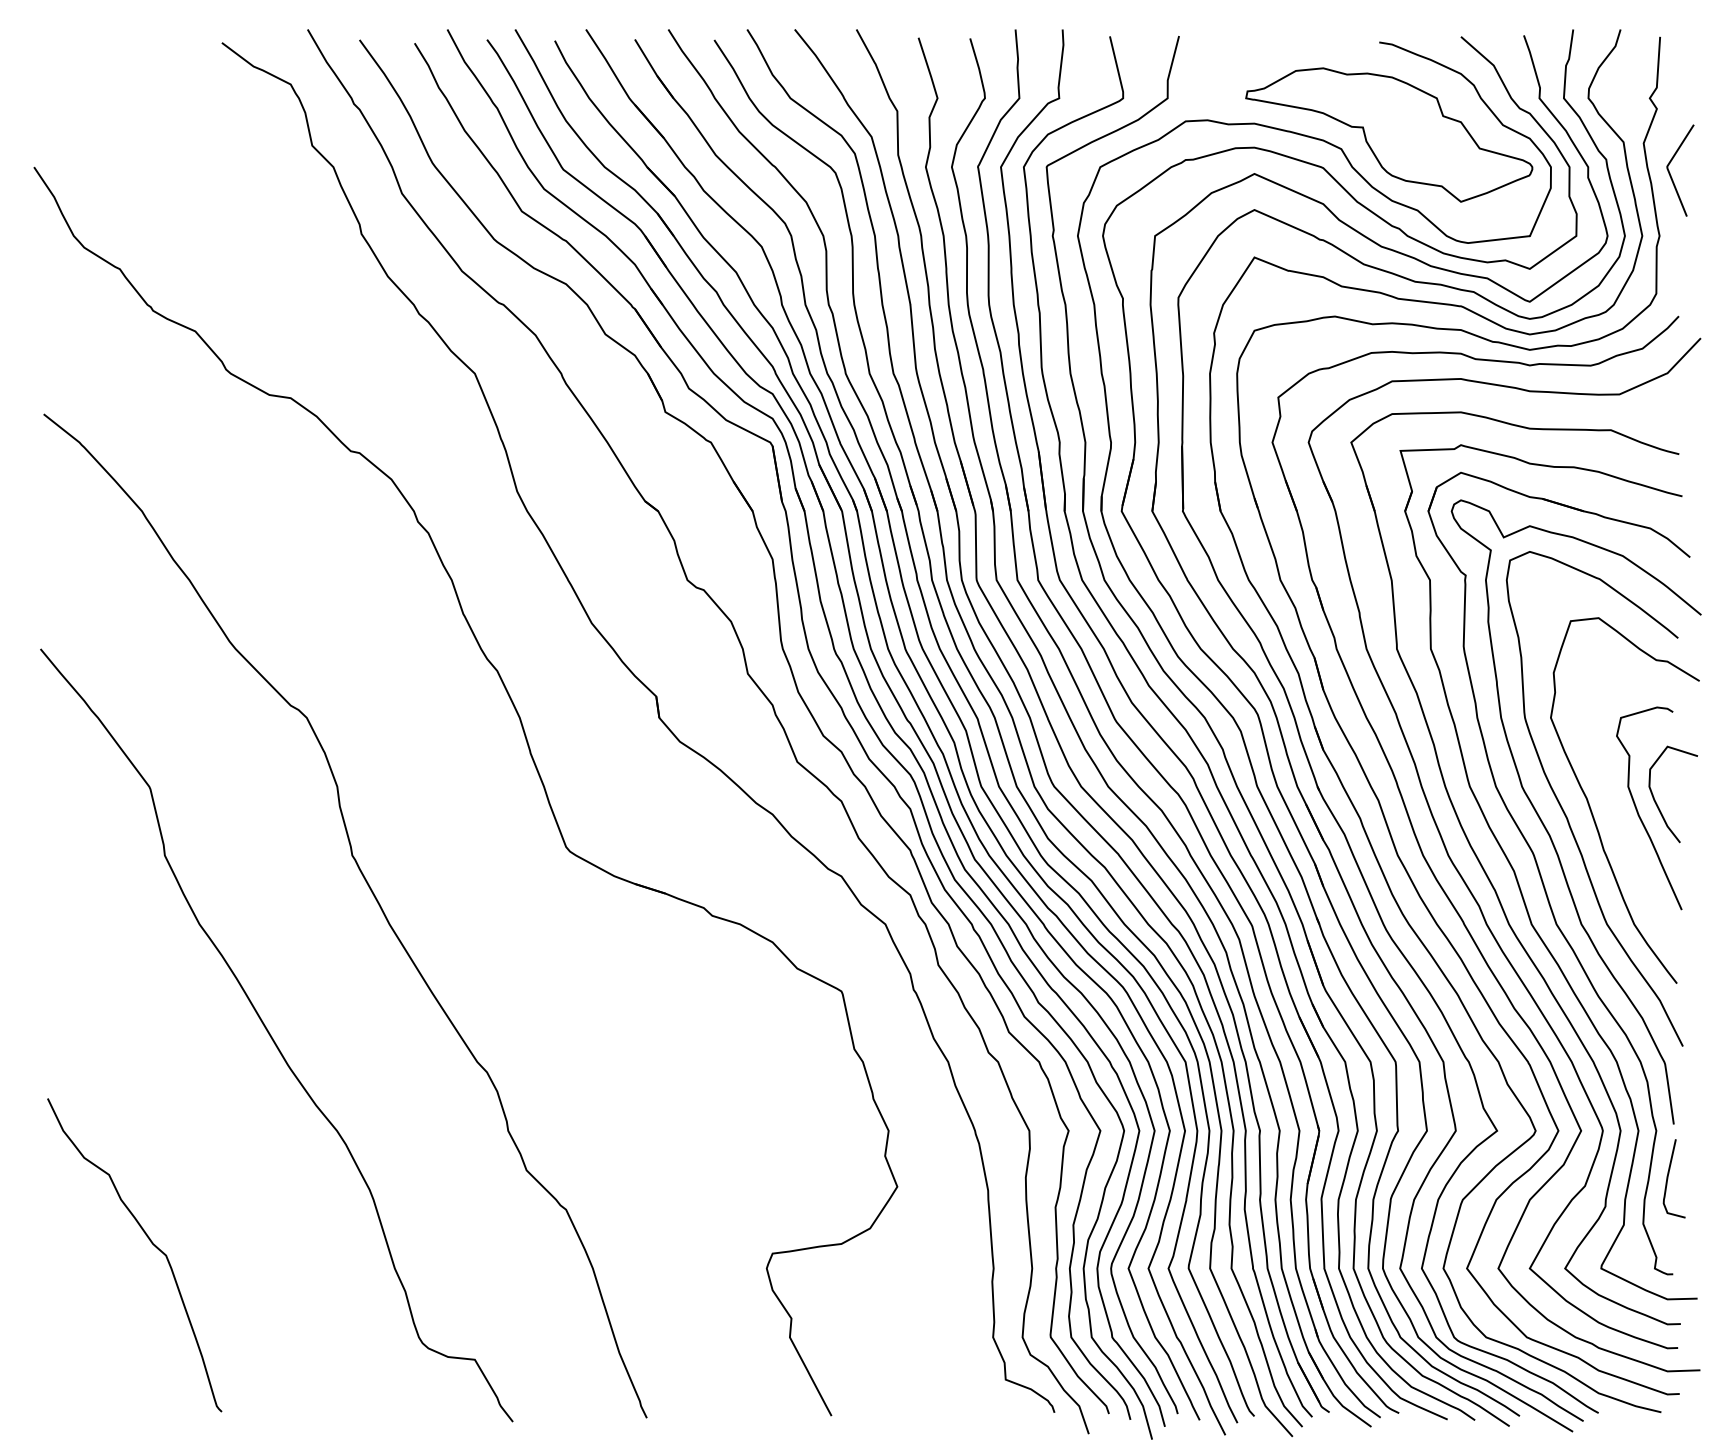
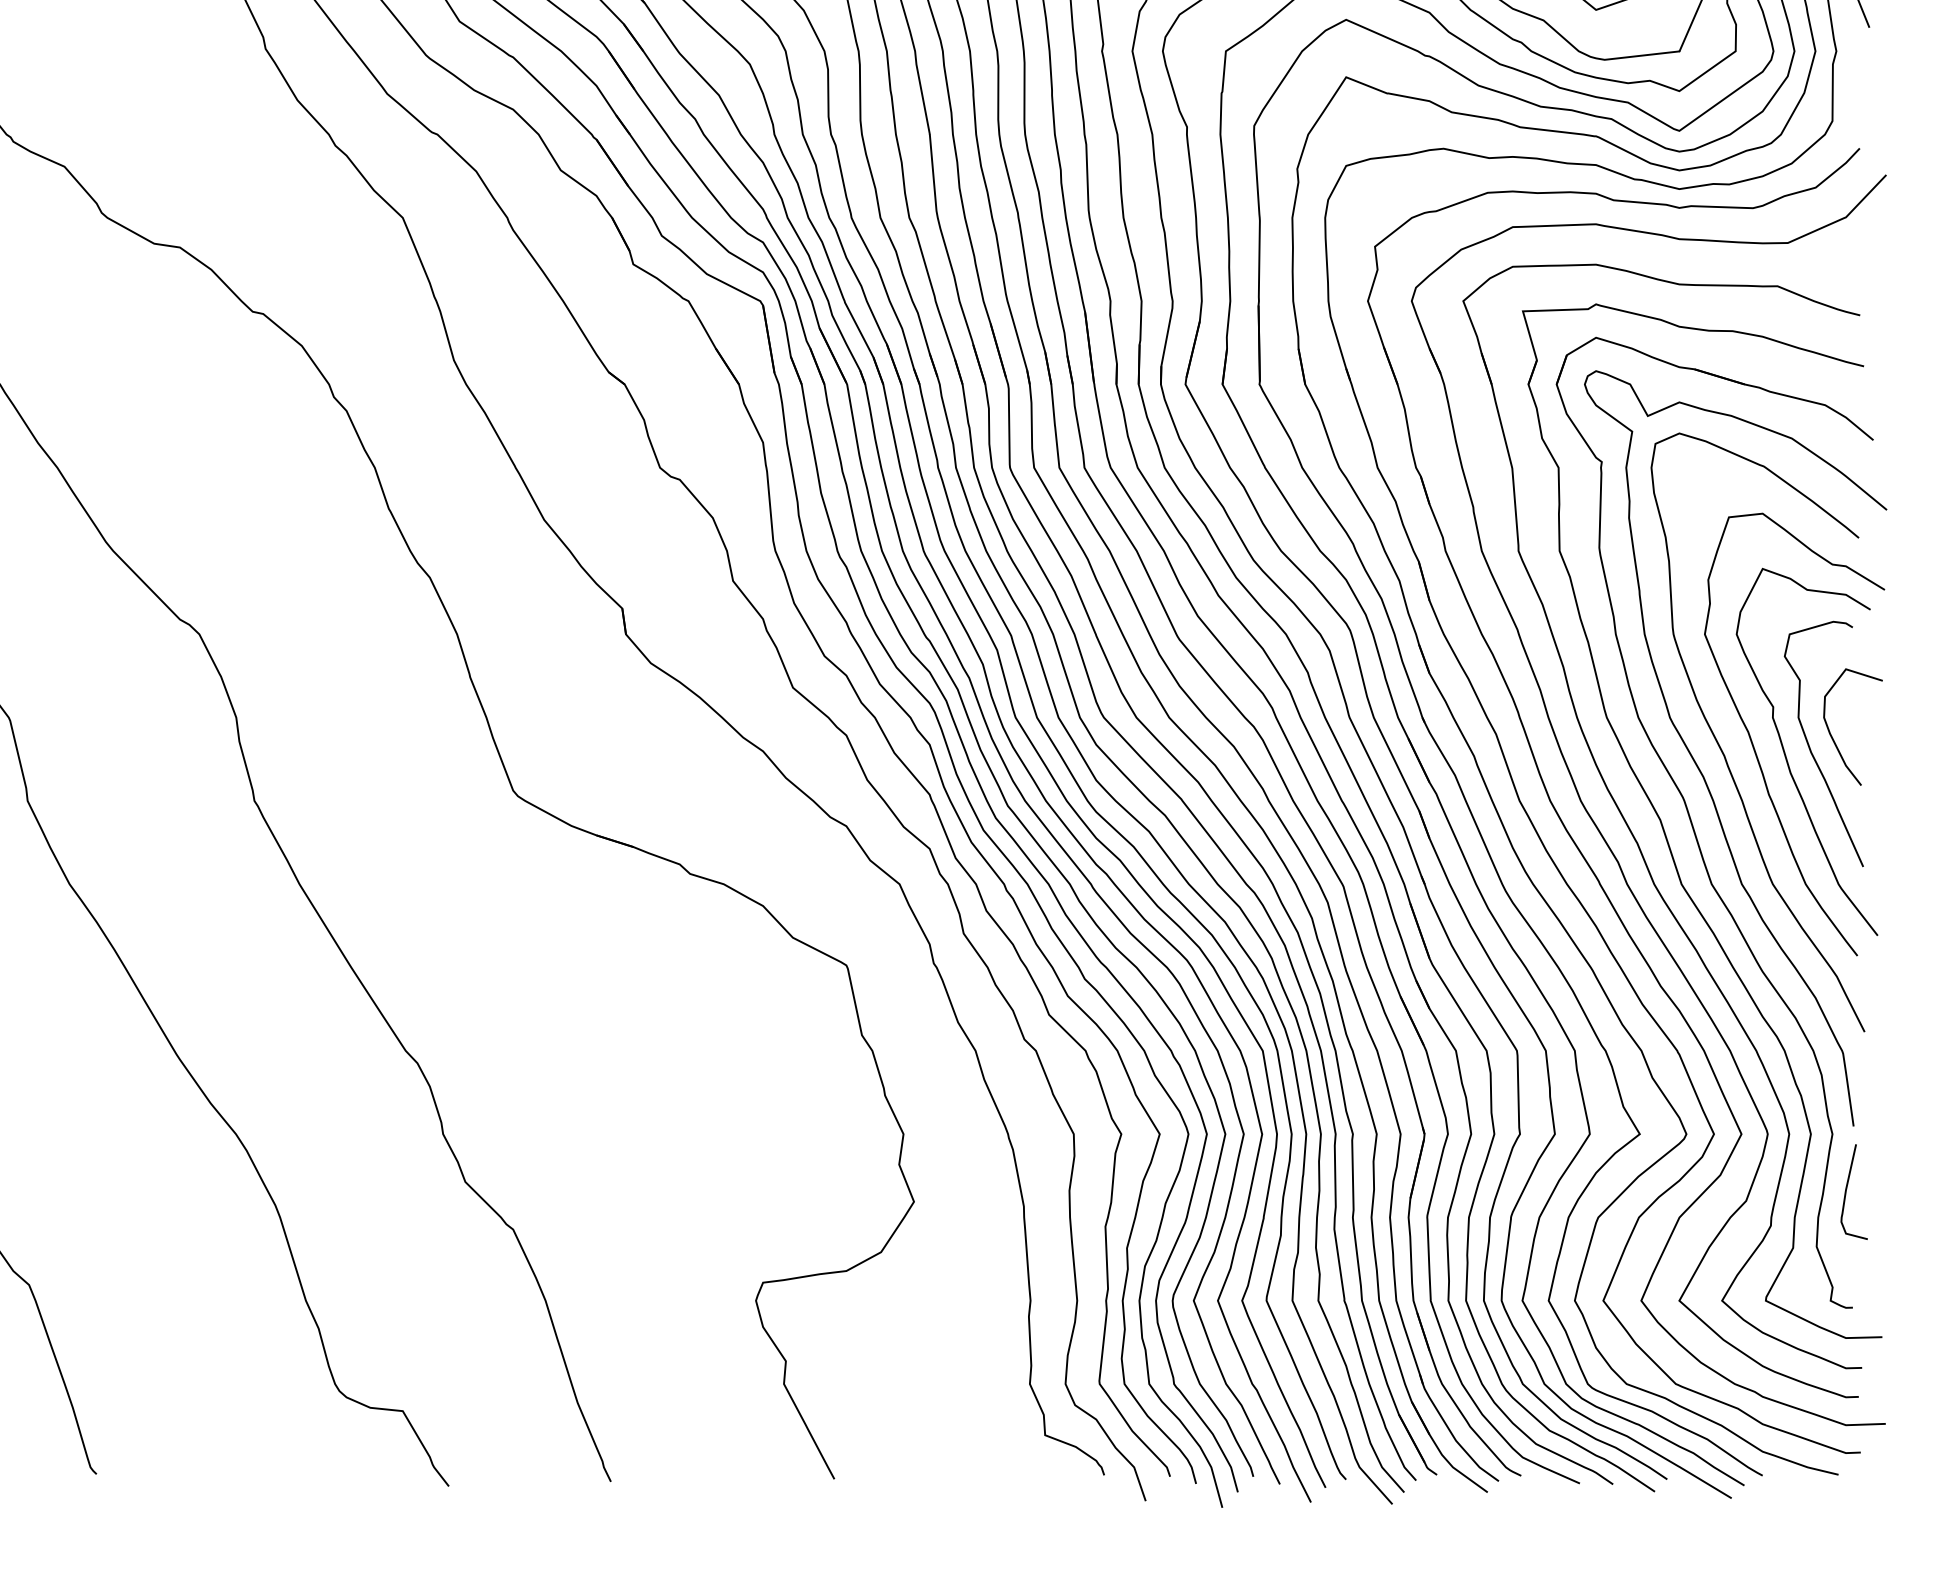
curve: (1619, 820) -> (1787, 758), added

